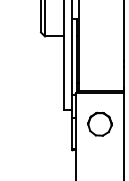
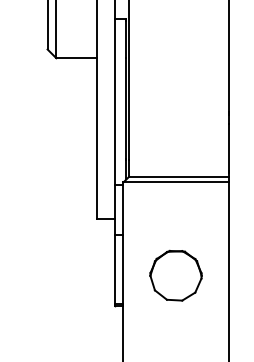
part: (99, 123) -> (174, 273), moved

